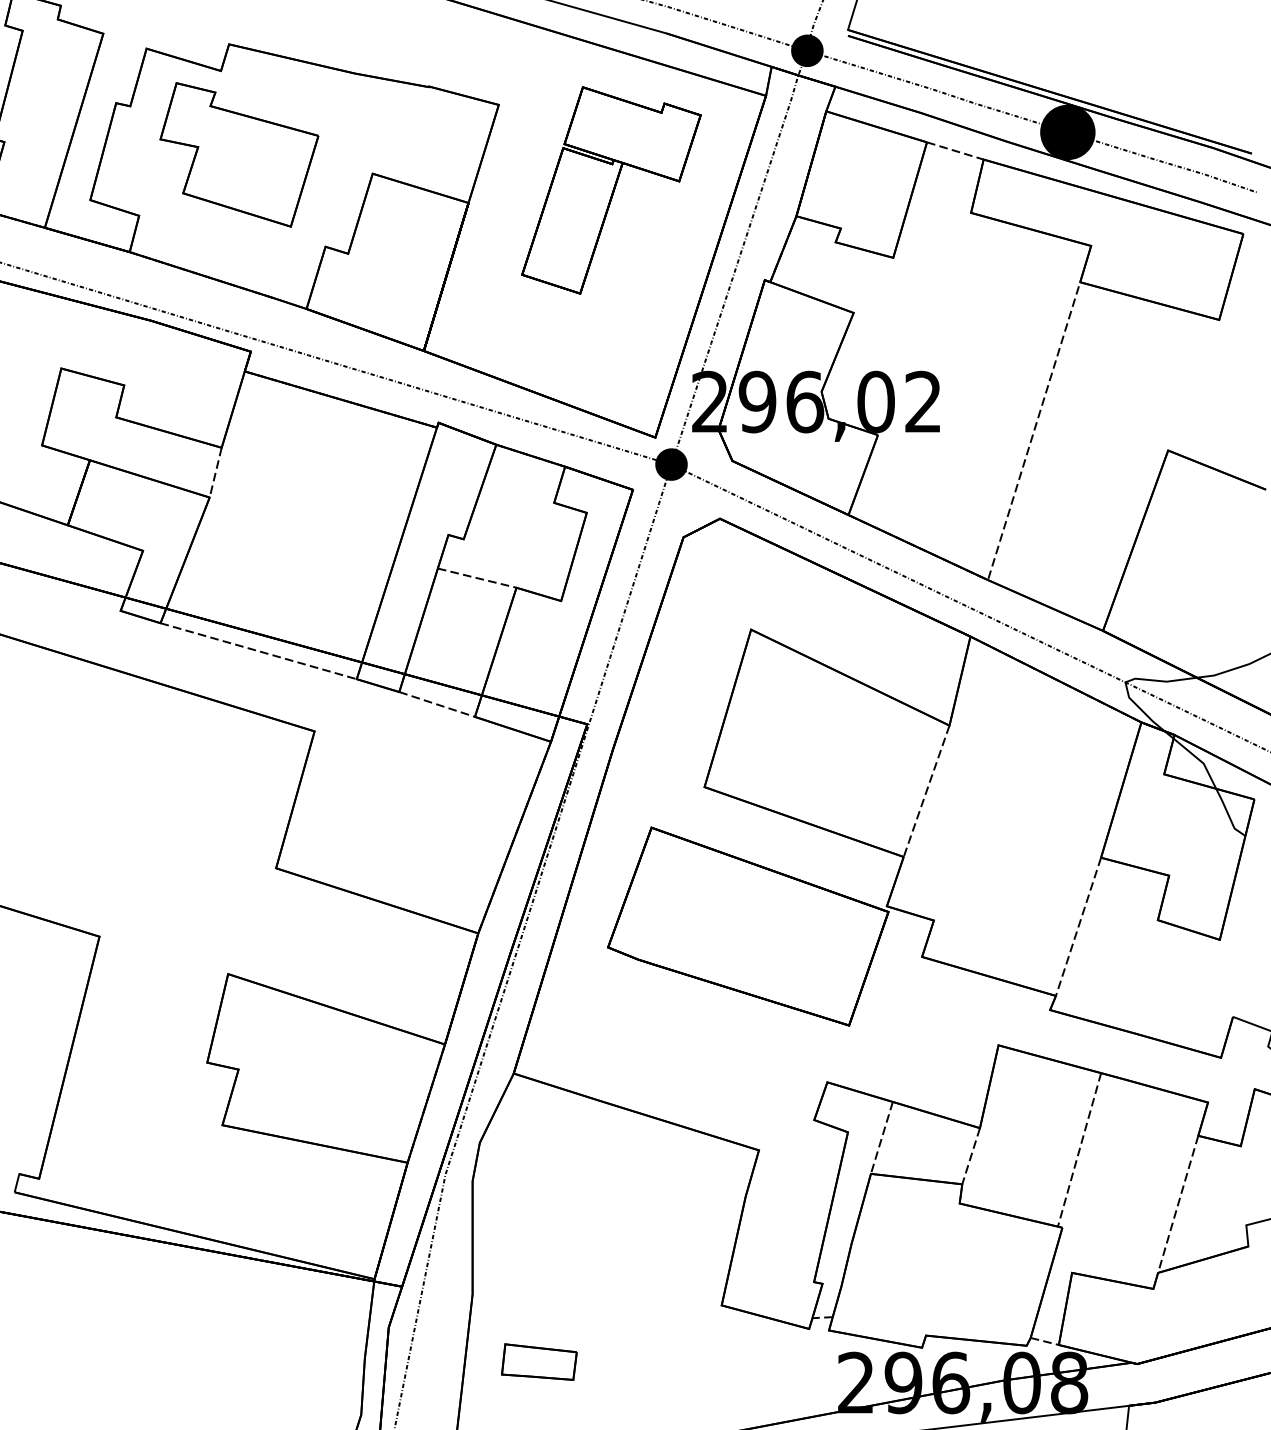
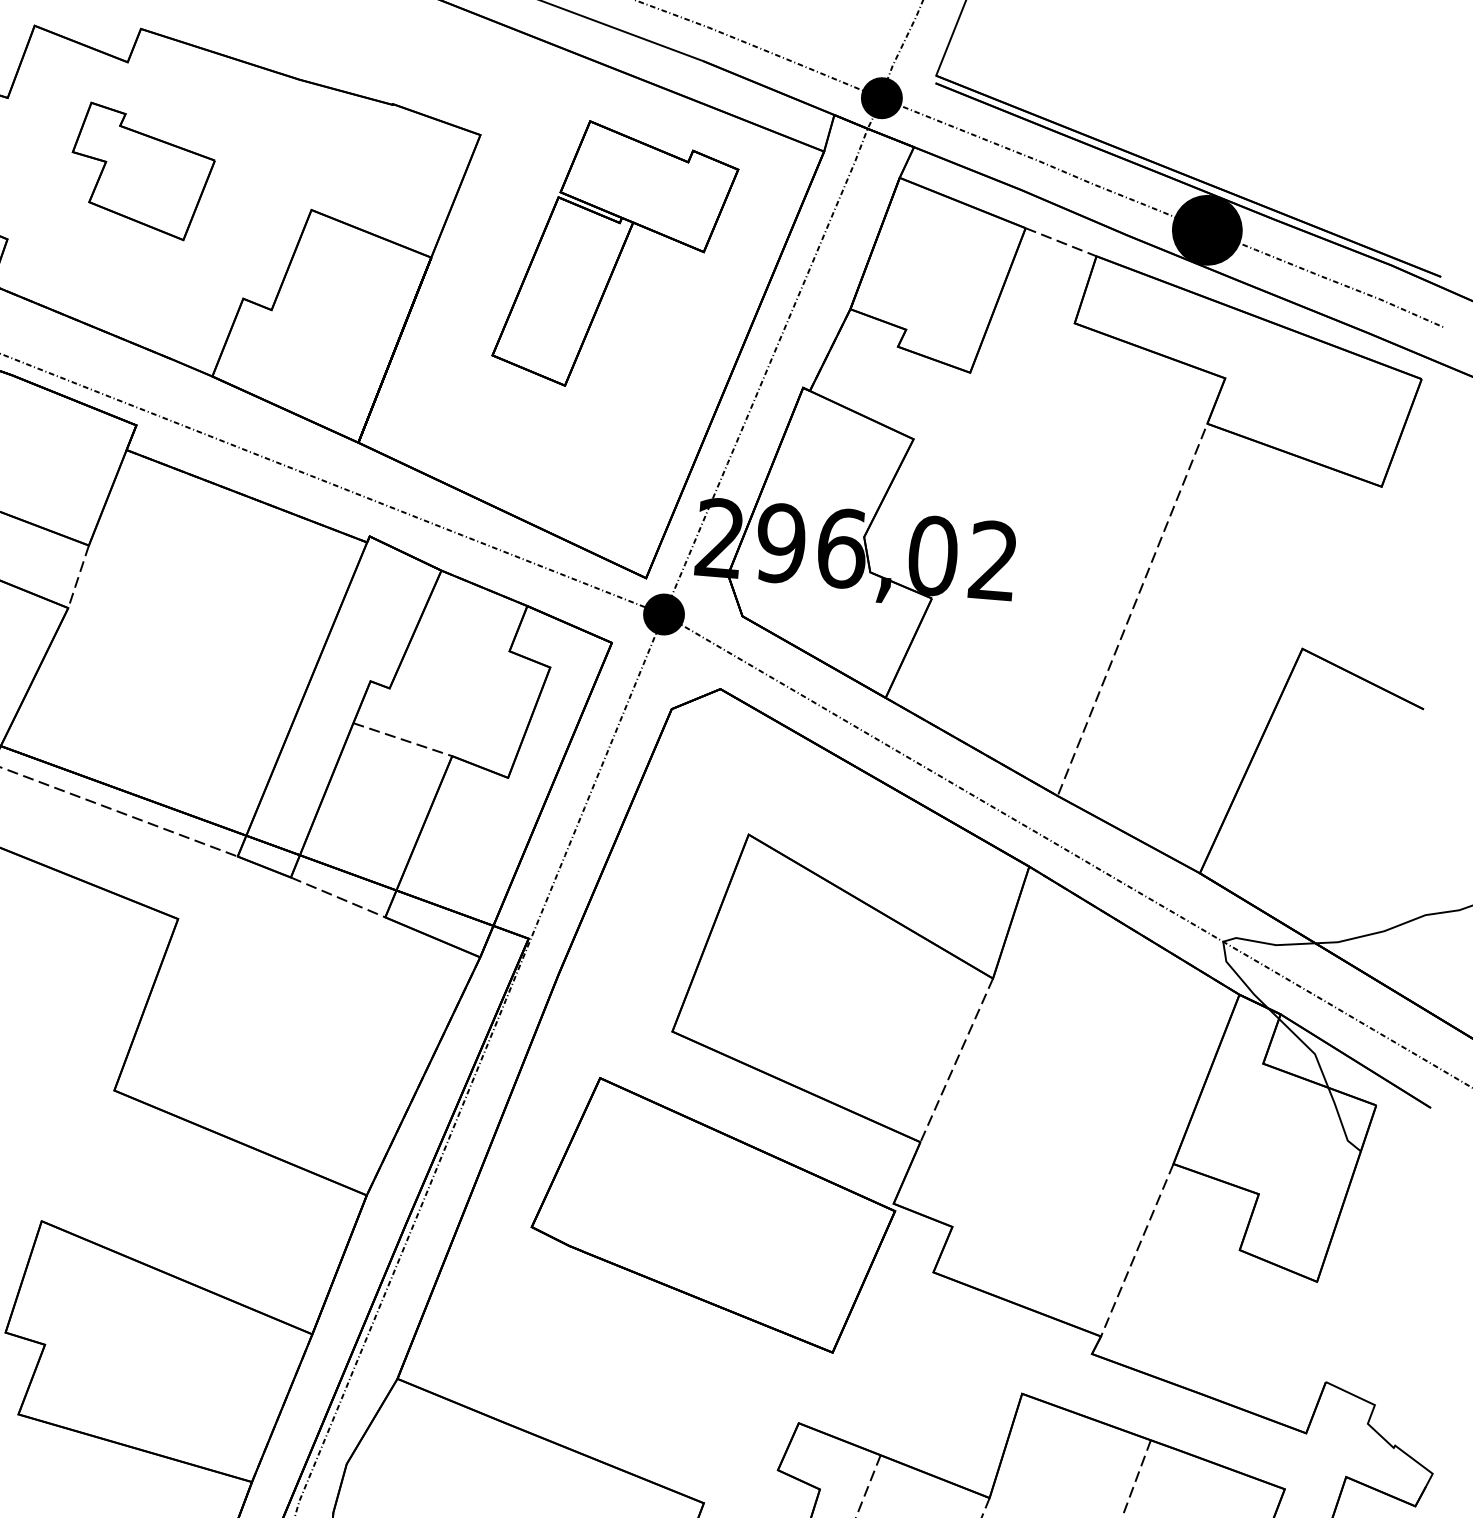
part: (239, 154) -> (142, 171), size x0.7

